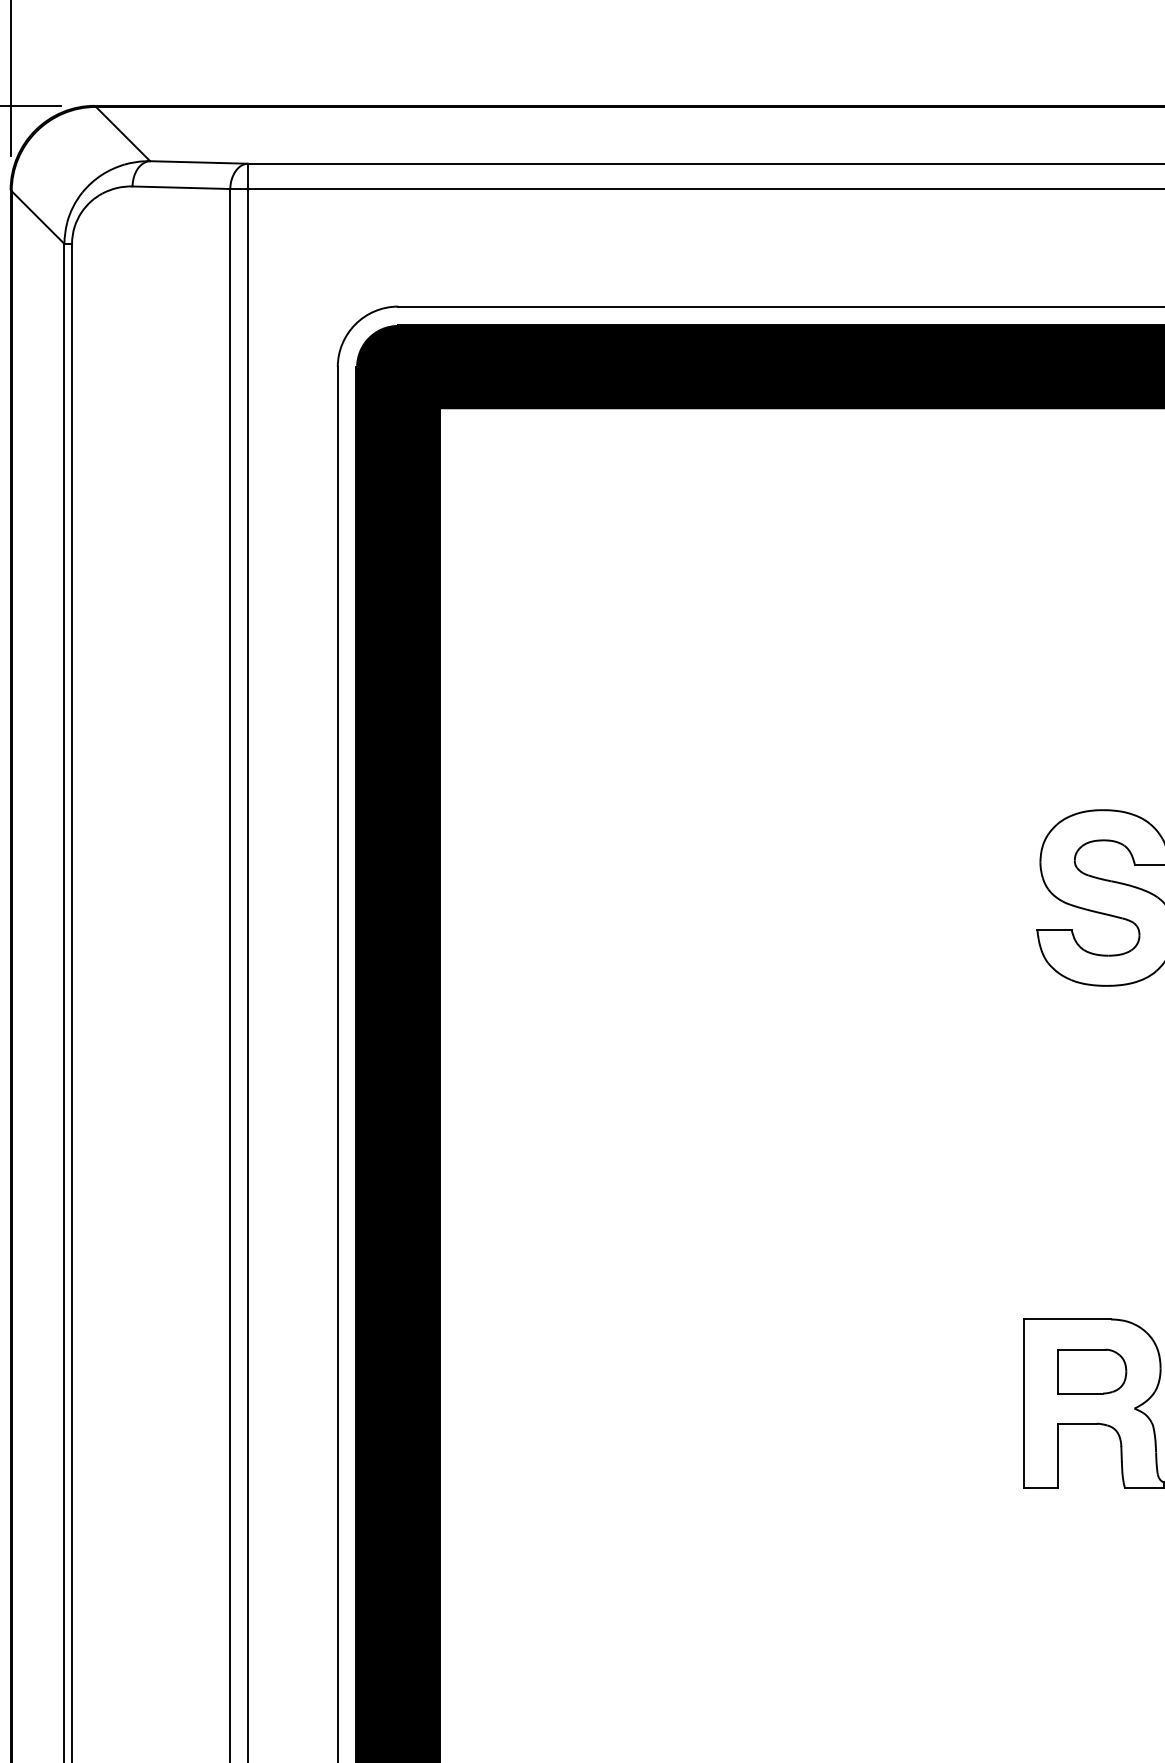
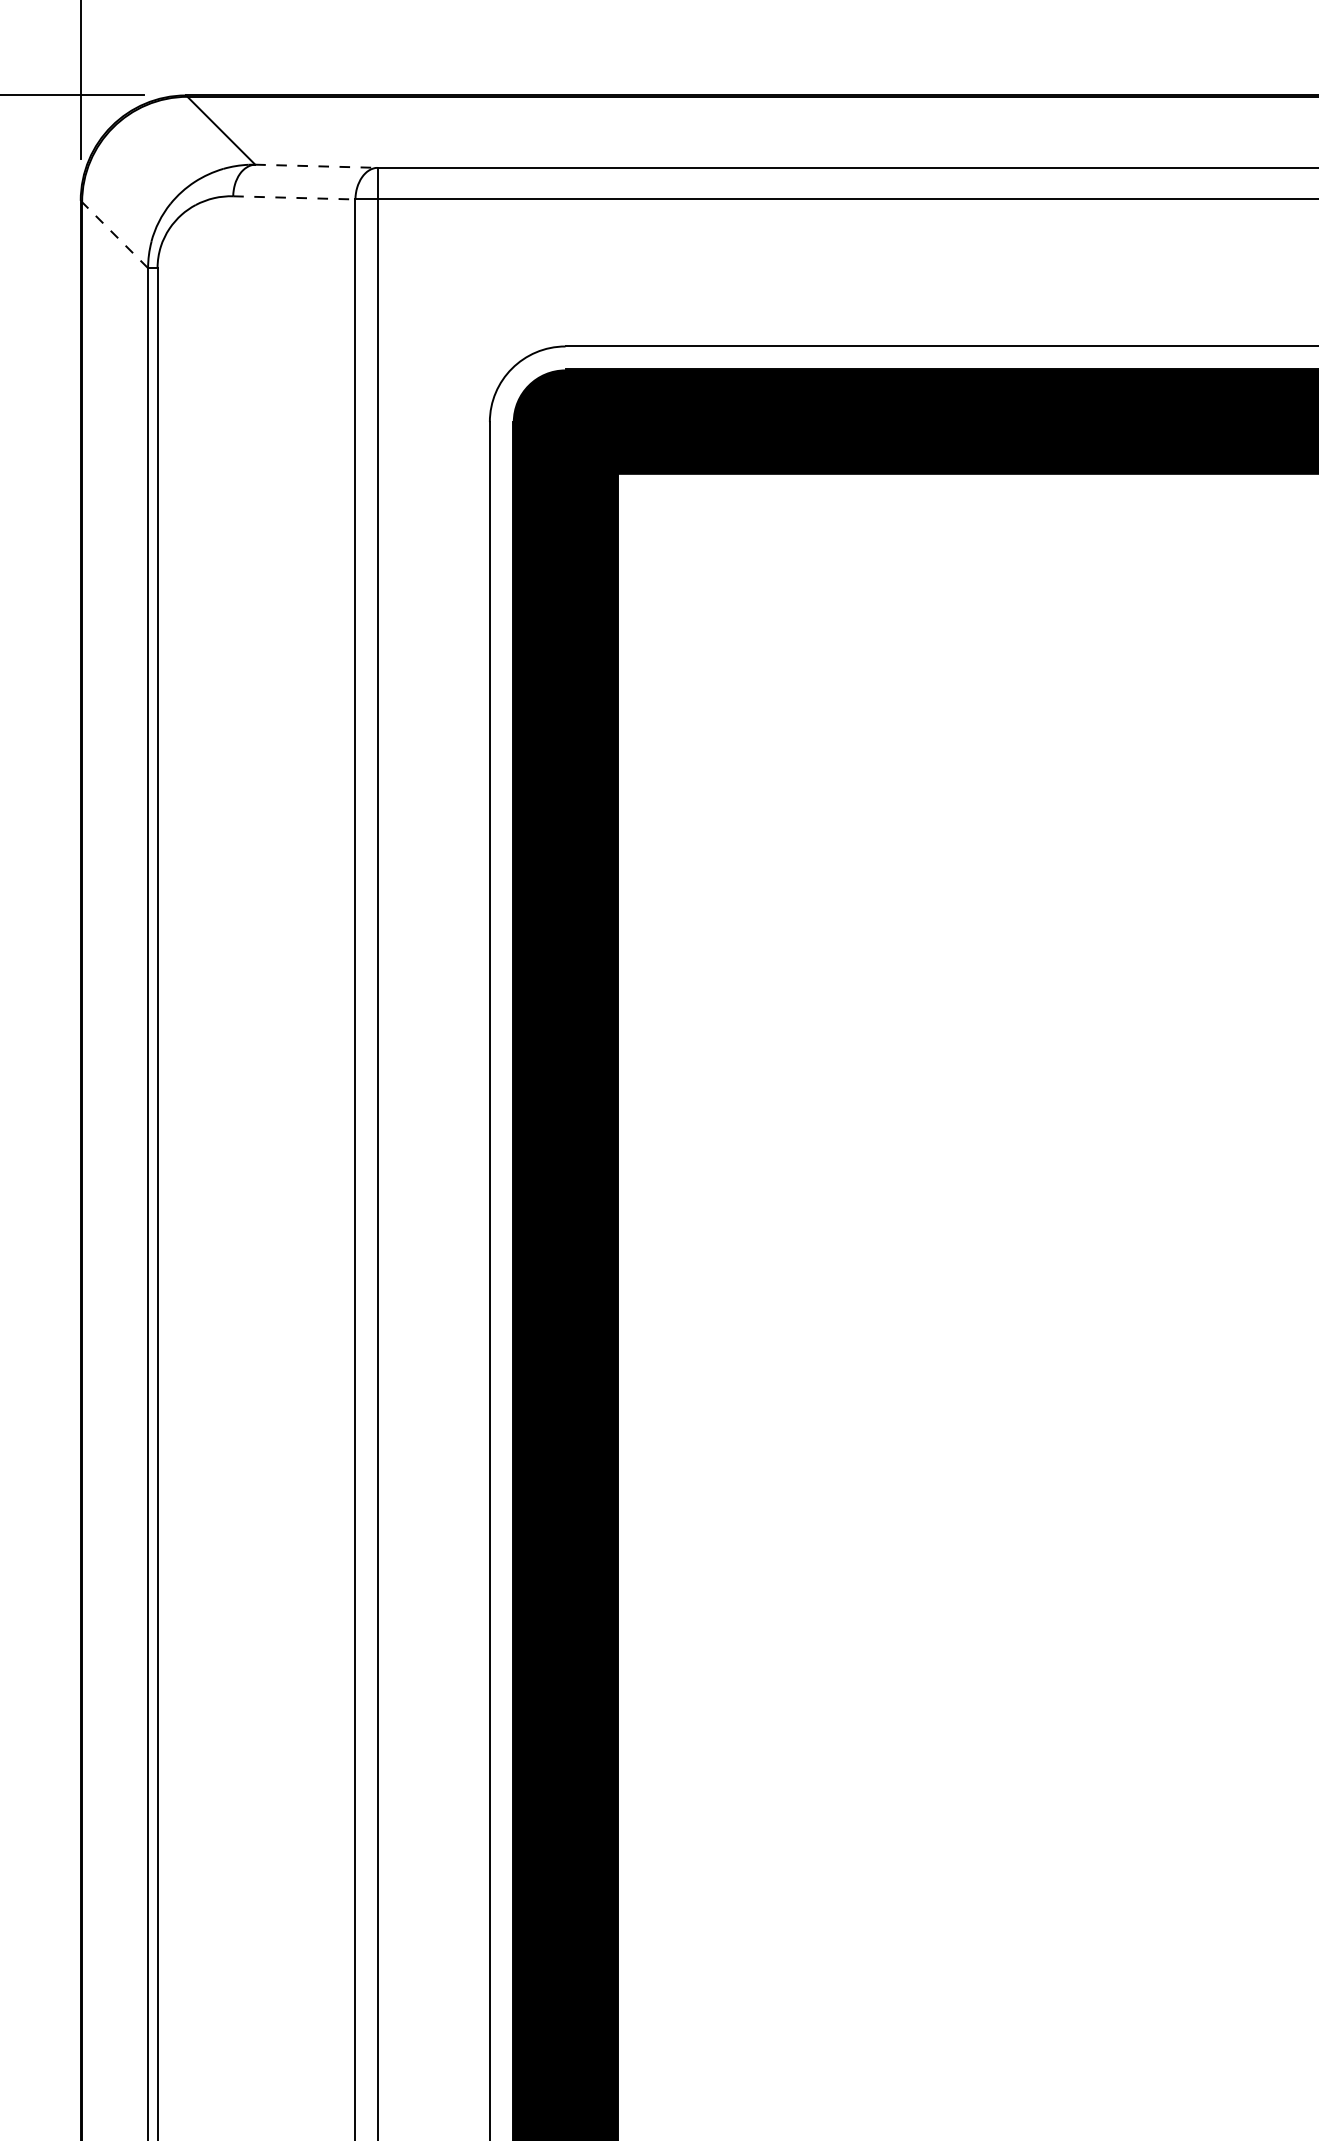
line: (199, 162) -> (316, 166), solid -> dashed
line: (181, 187) -> (294, 197), solid -> dashed
line: (37, 217) -> (114, 235), solid -> dashed

